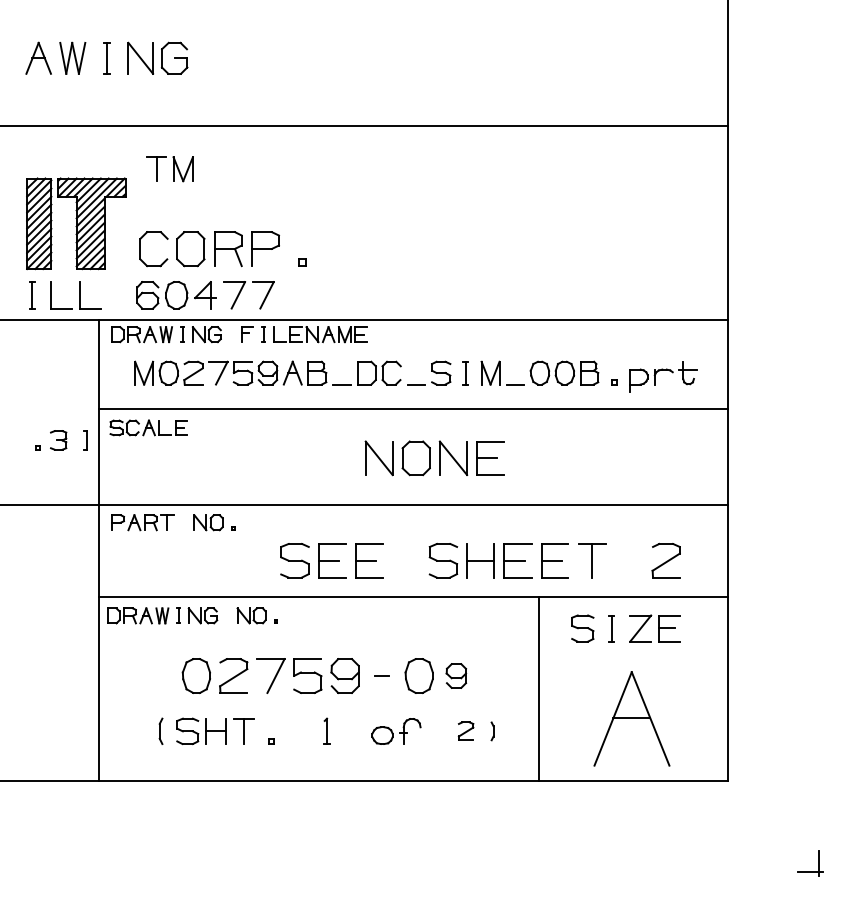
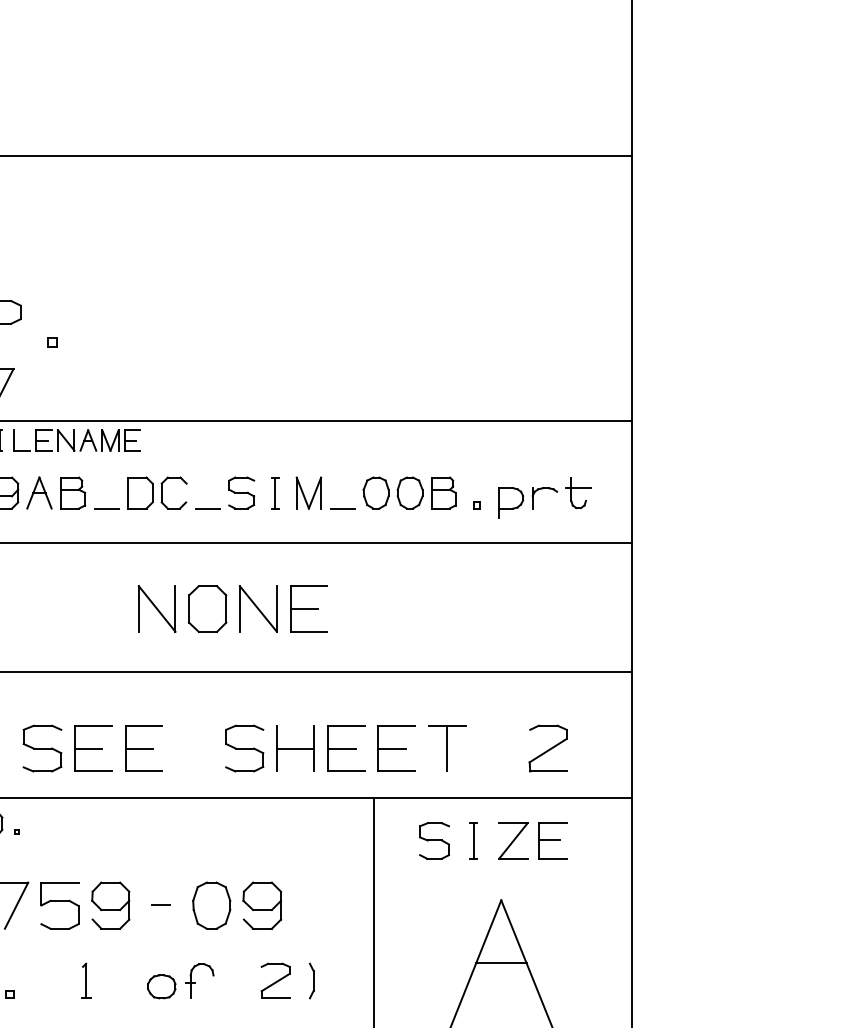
part: (456, 675) -> (262, 904), size x1.43
part: (465, 730) -> (274, 979), size x1.43
part: (492, 731) -> (311, 981), size x1.43

